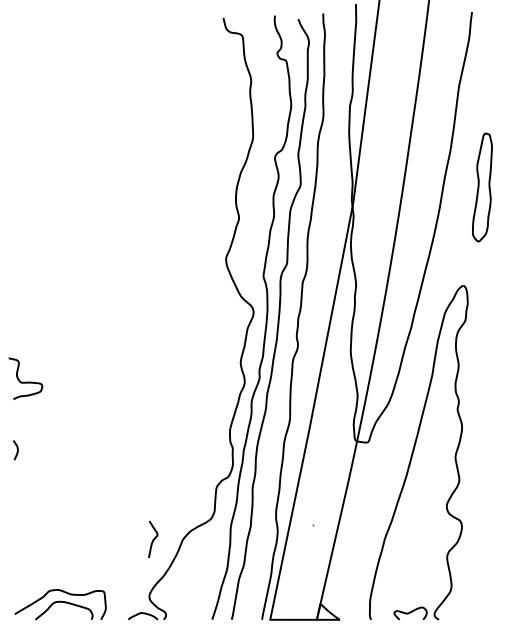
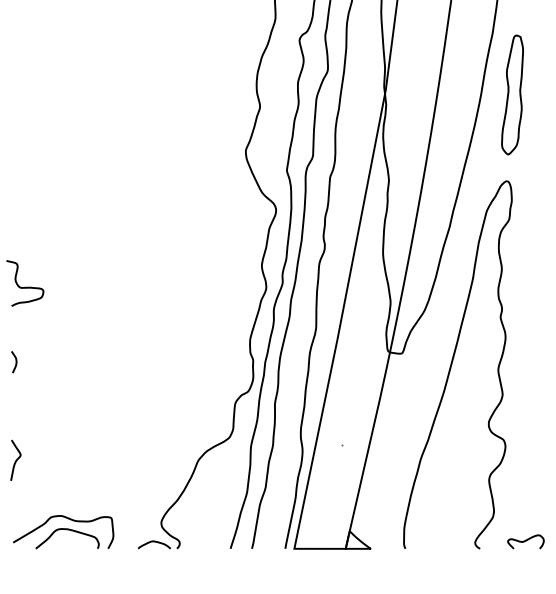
part: (482, 187) -> (512, 94), moved
curve: (153, 539) -> (16, 460), moved
curve: (410, 613) -> (525, 541), moved

